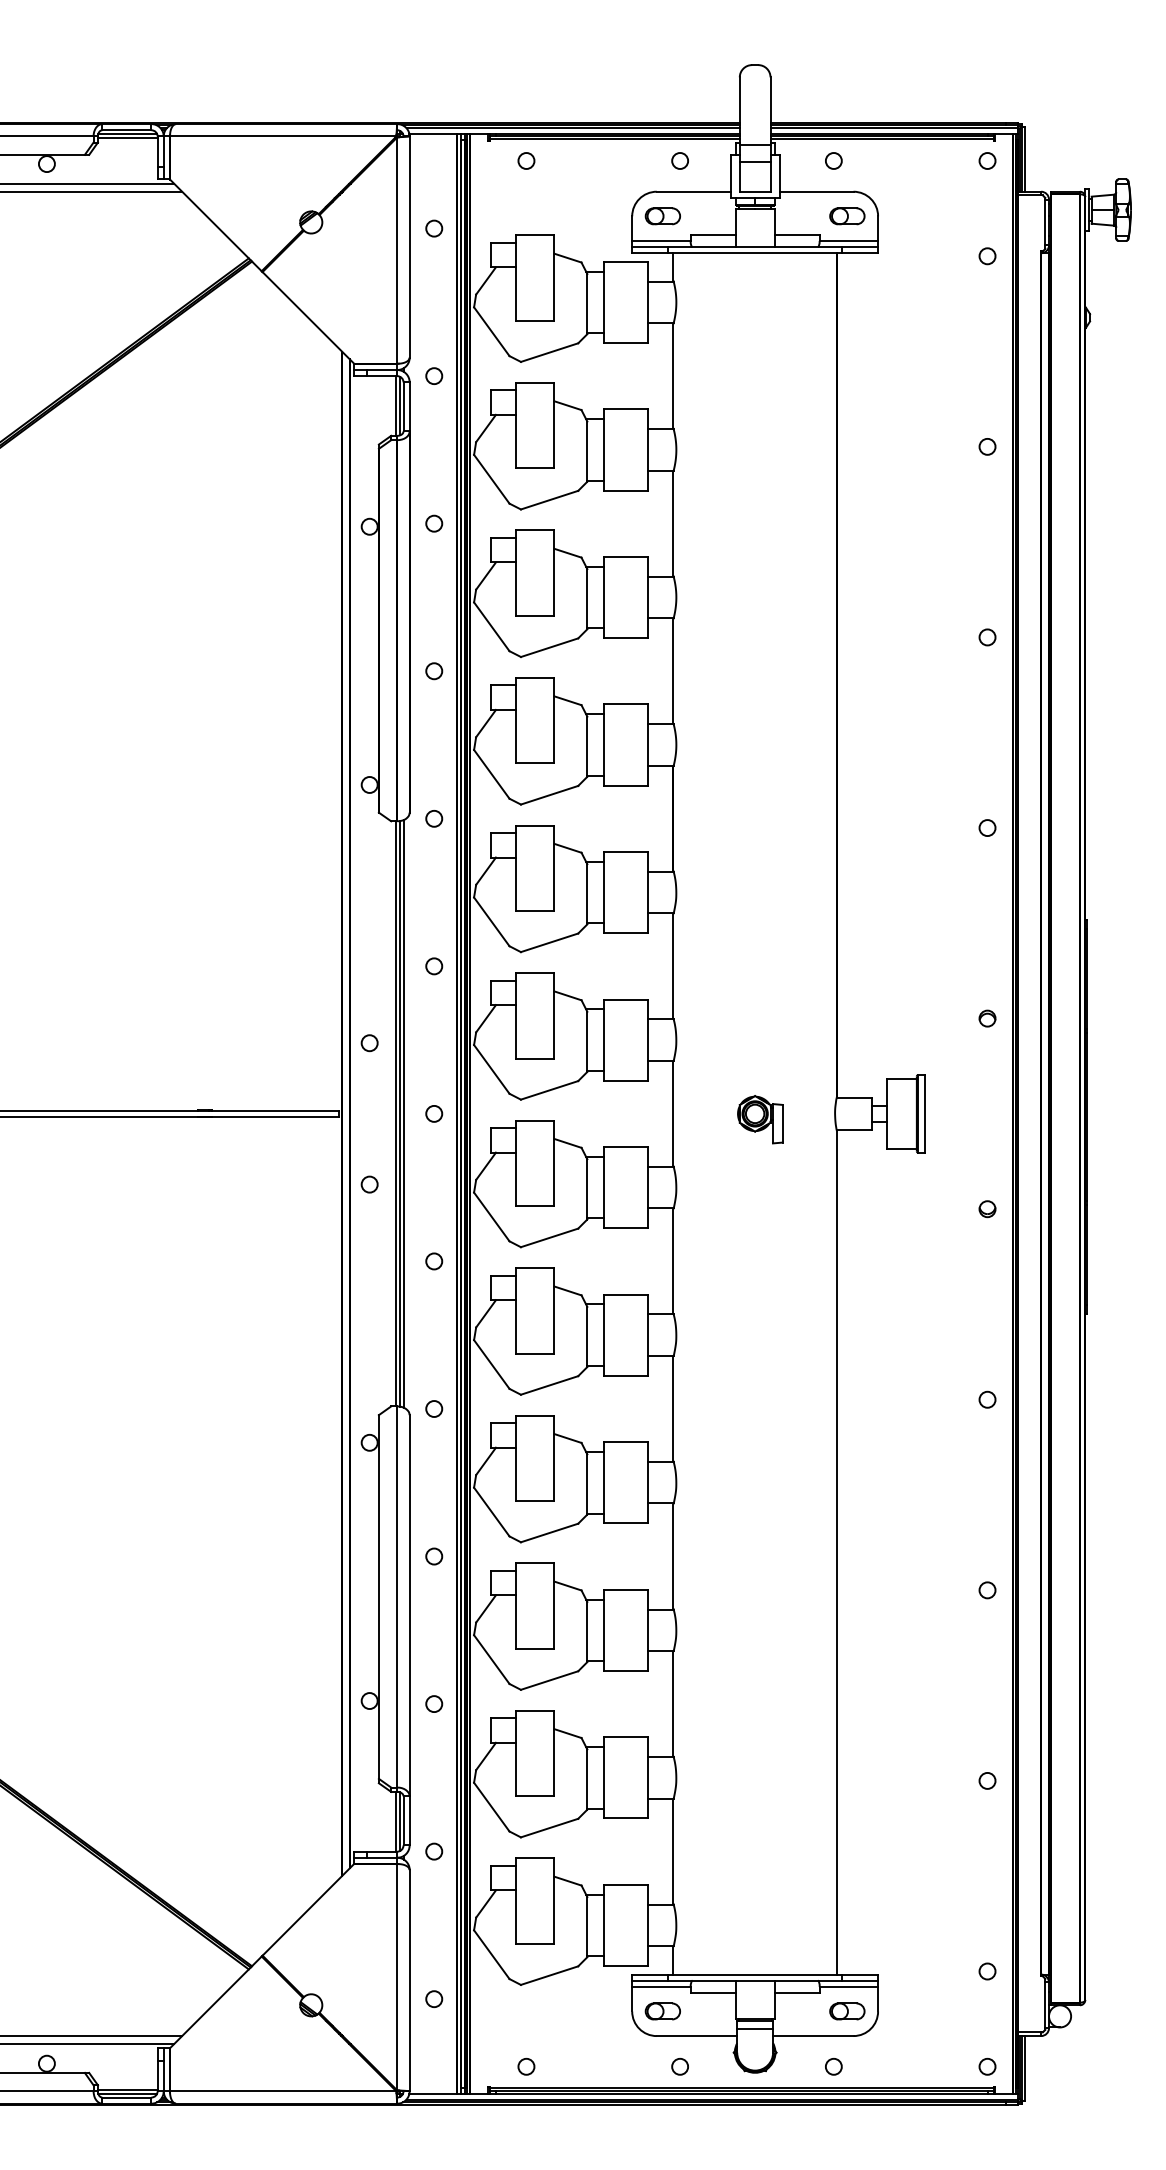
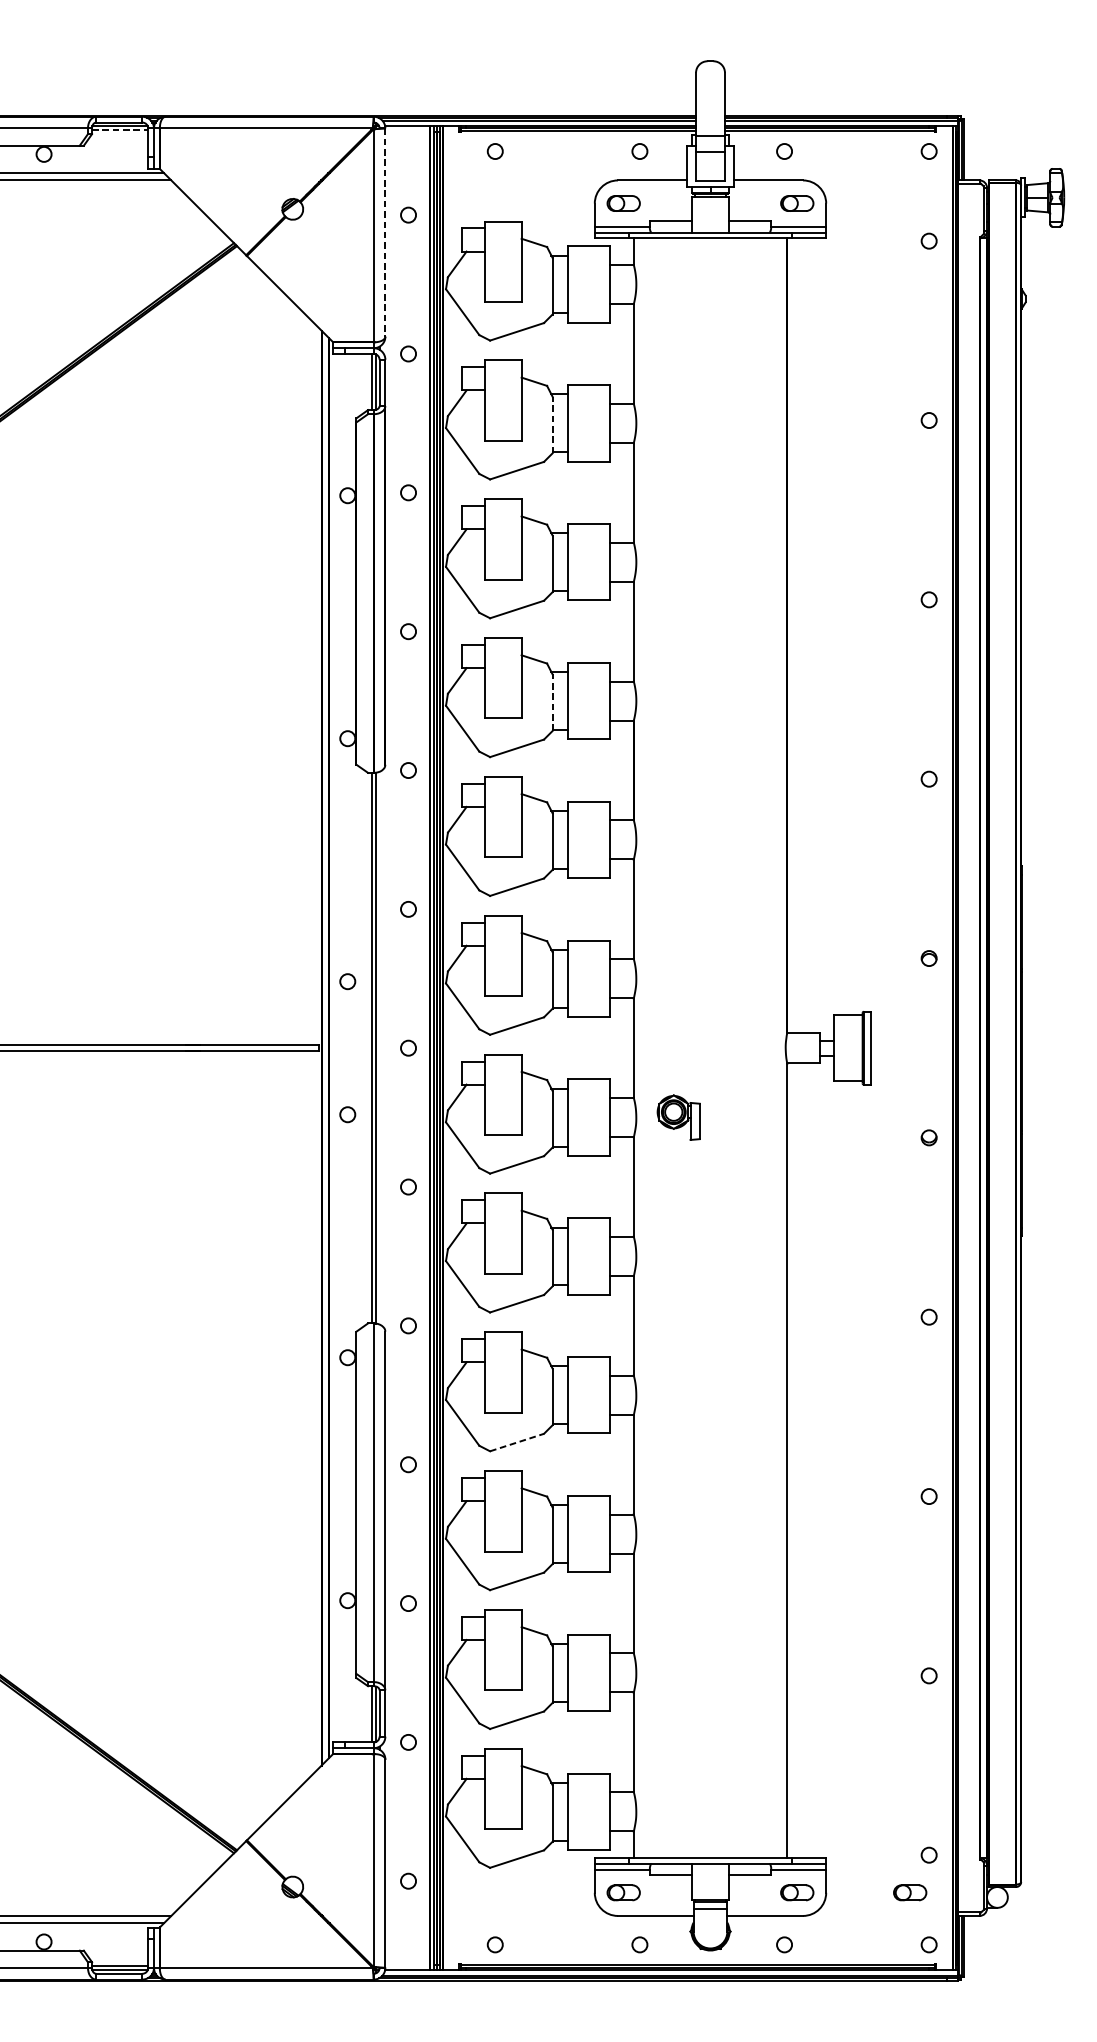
line: (127, 138) -> (119, 130), solid -> dashed
line: (409, 247) -> (385, 232), solid -> dashed
line: (587, 451) -> (552, 424), solid -> dashed
line: (587, 746) -> (552, 702), solid -> dashed
line: (403, 1113) -> (379, 1047), removed
part: (760, 1119) -> (678, 1117), moved
line: (550, 1532) -> (517, 1442), solid -> dashed
part: (967, 2011) -> (910, 1892), added

